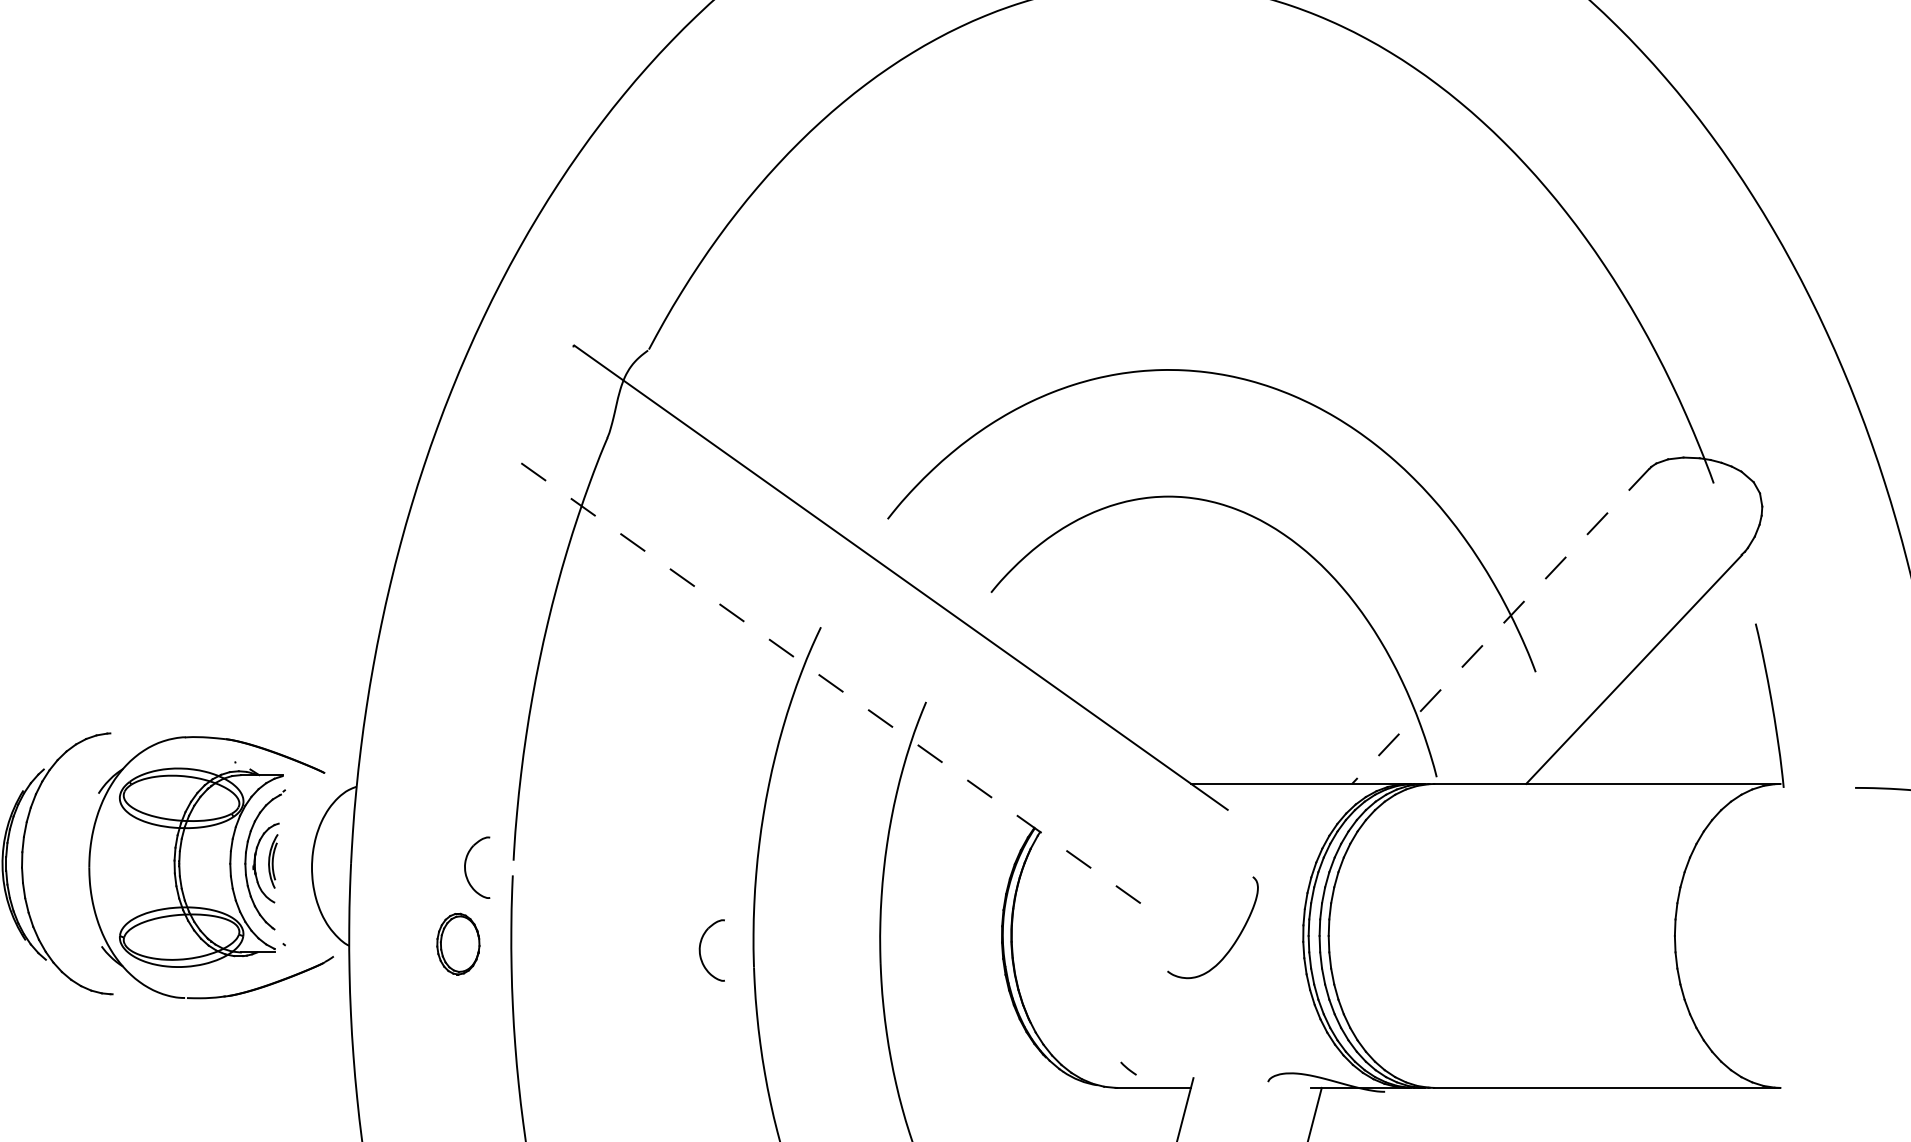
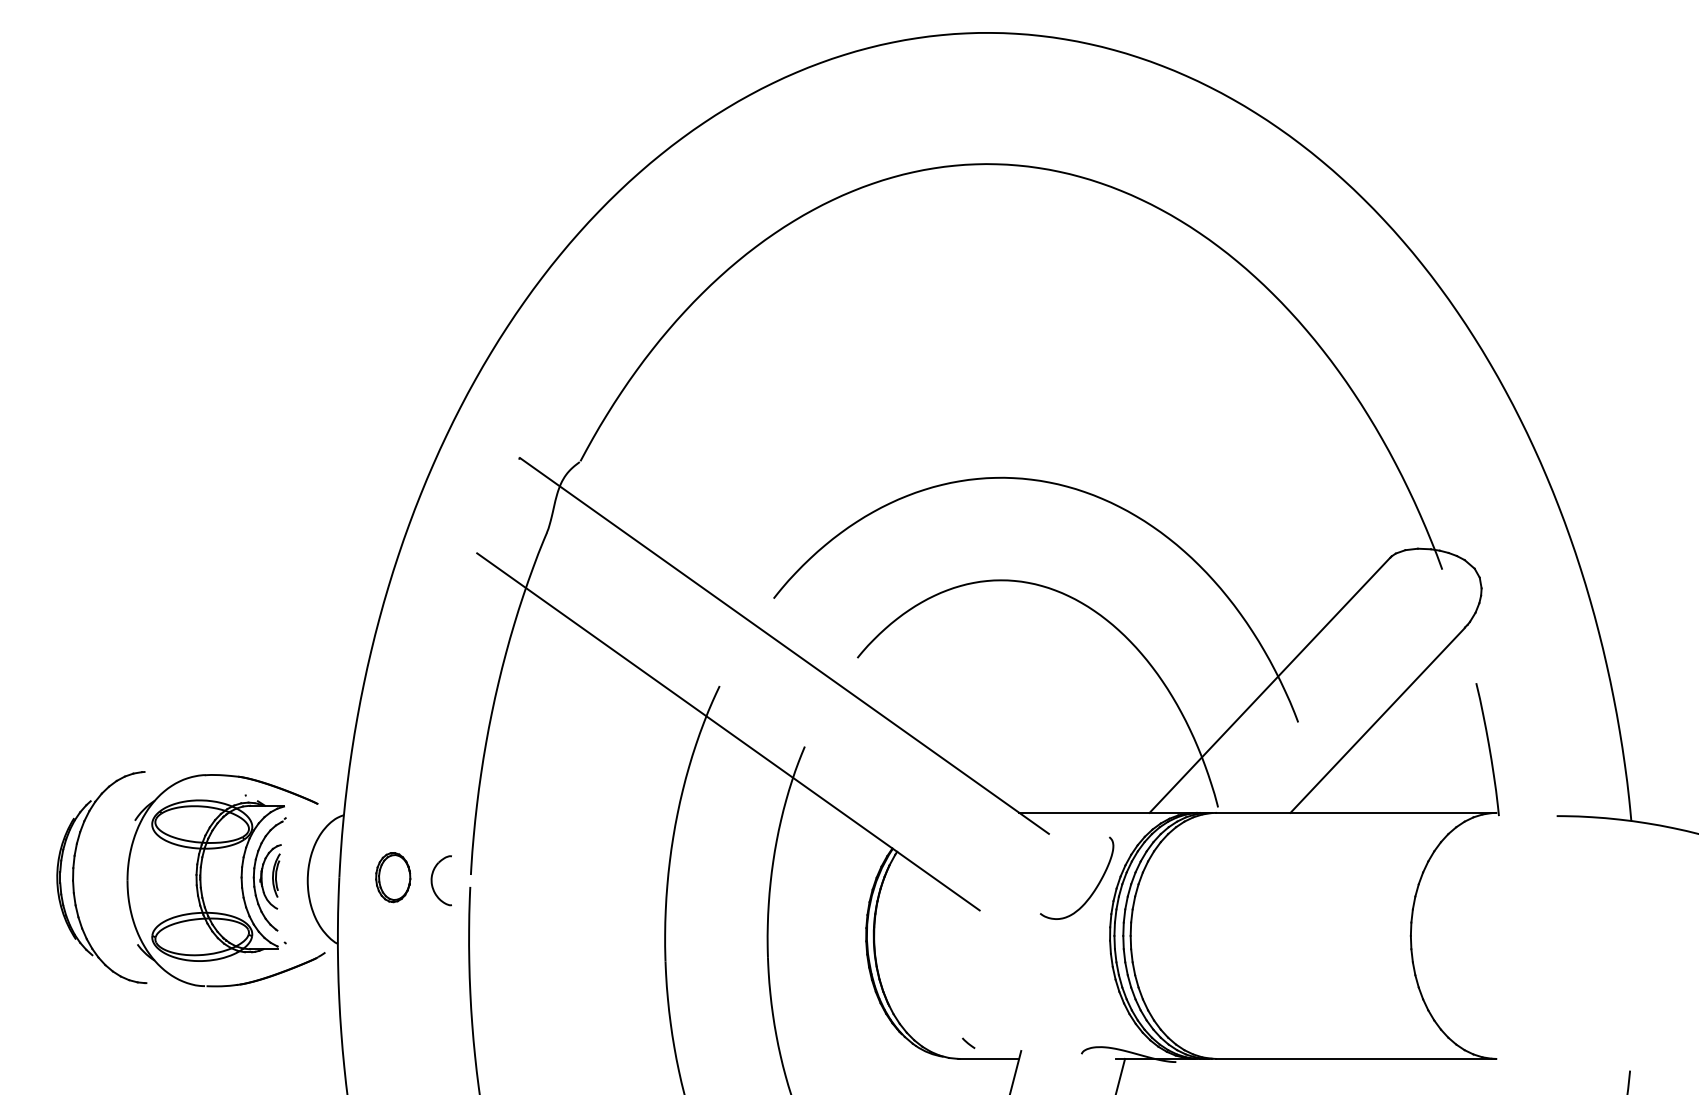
line: (1500, 626) -> (1269, 685), dashed -> solid
line: (831, 684) -> (728, 732), dashed -> solid
curve: (1233, 942) -> (1093, 890), moved
part: (458, 944) -> (393, 877), moved
part: (700, 950) -> (622, 947), removed

